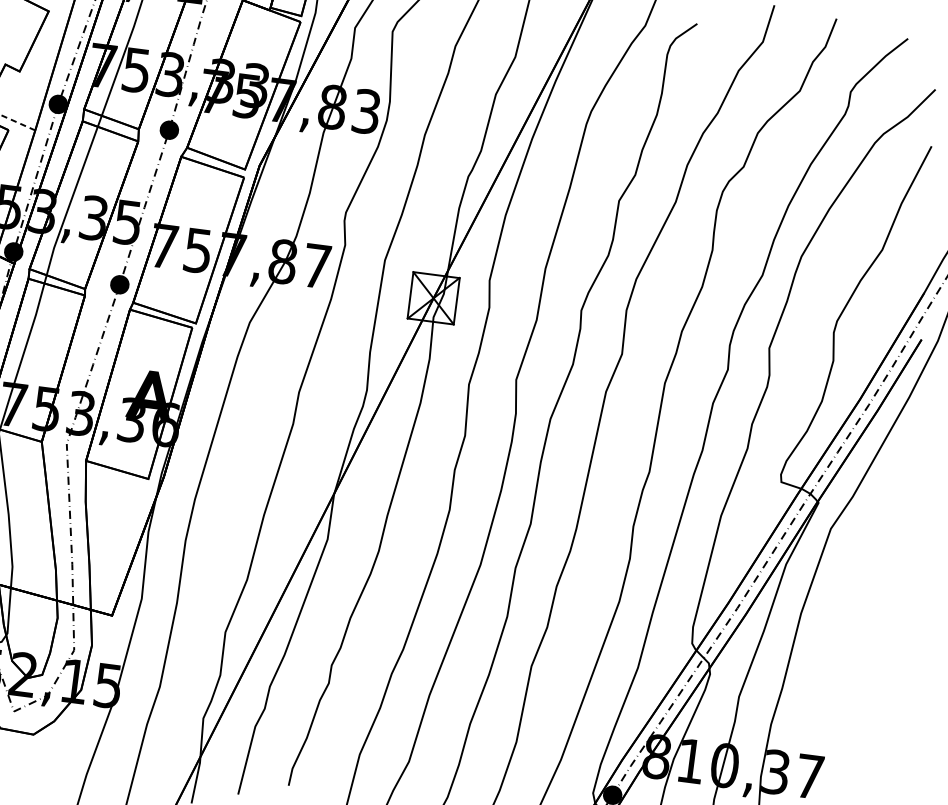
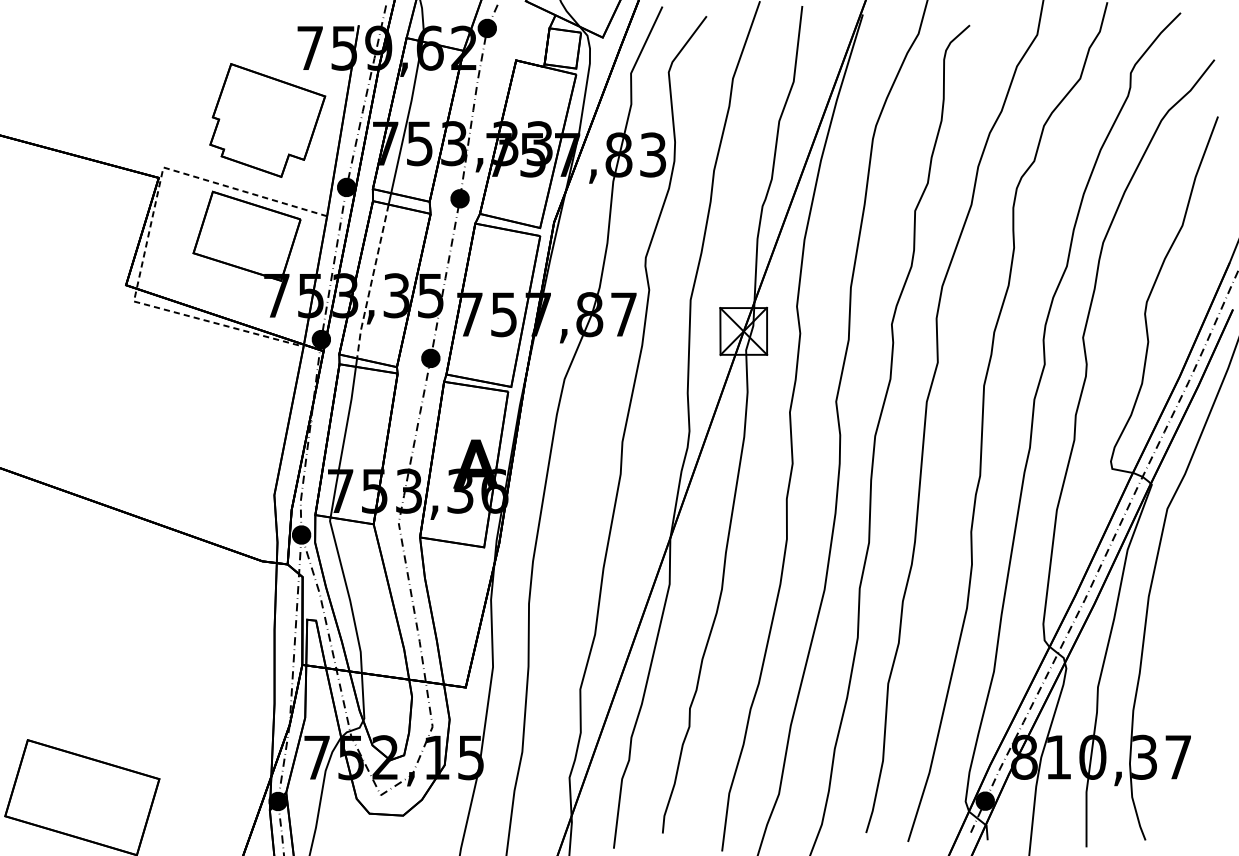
line: (70, 201) -> (371, 282), solid -> dashed

